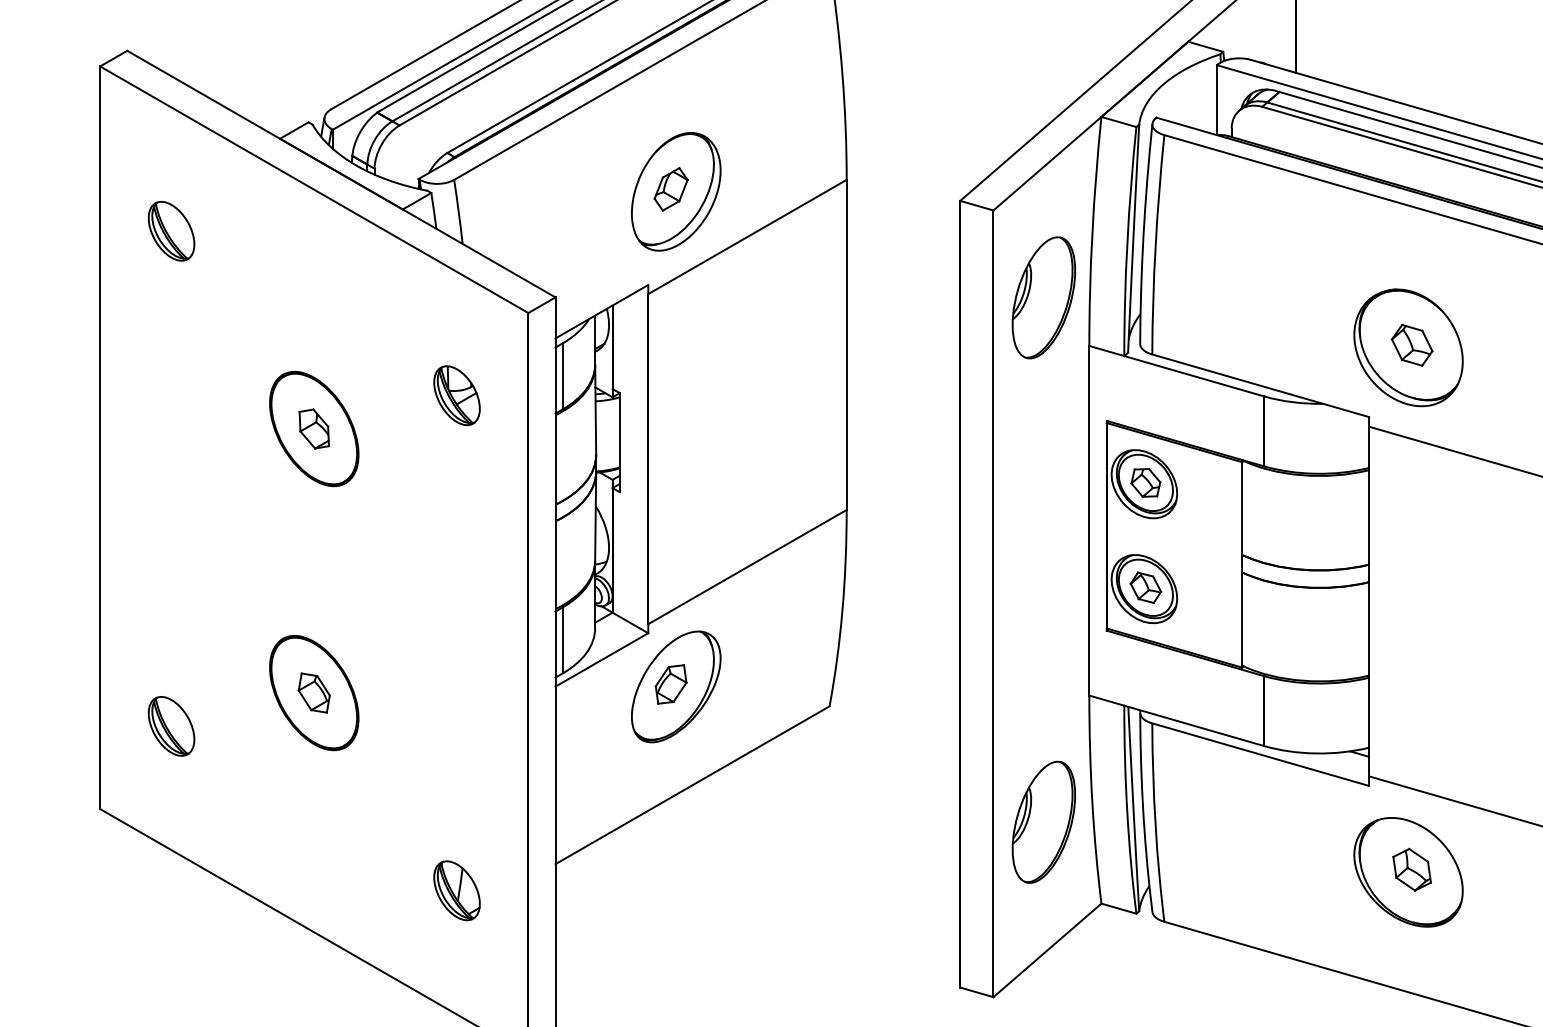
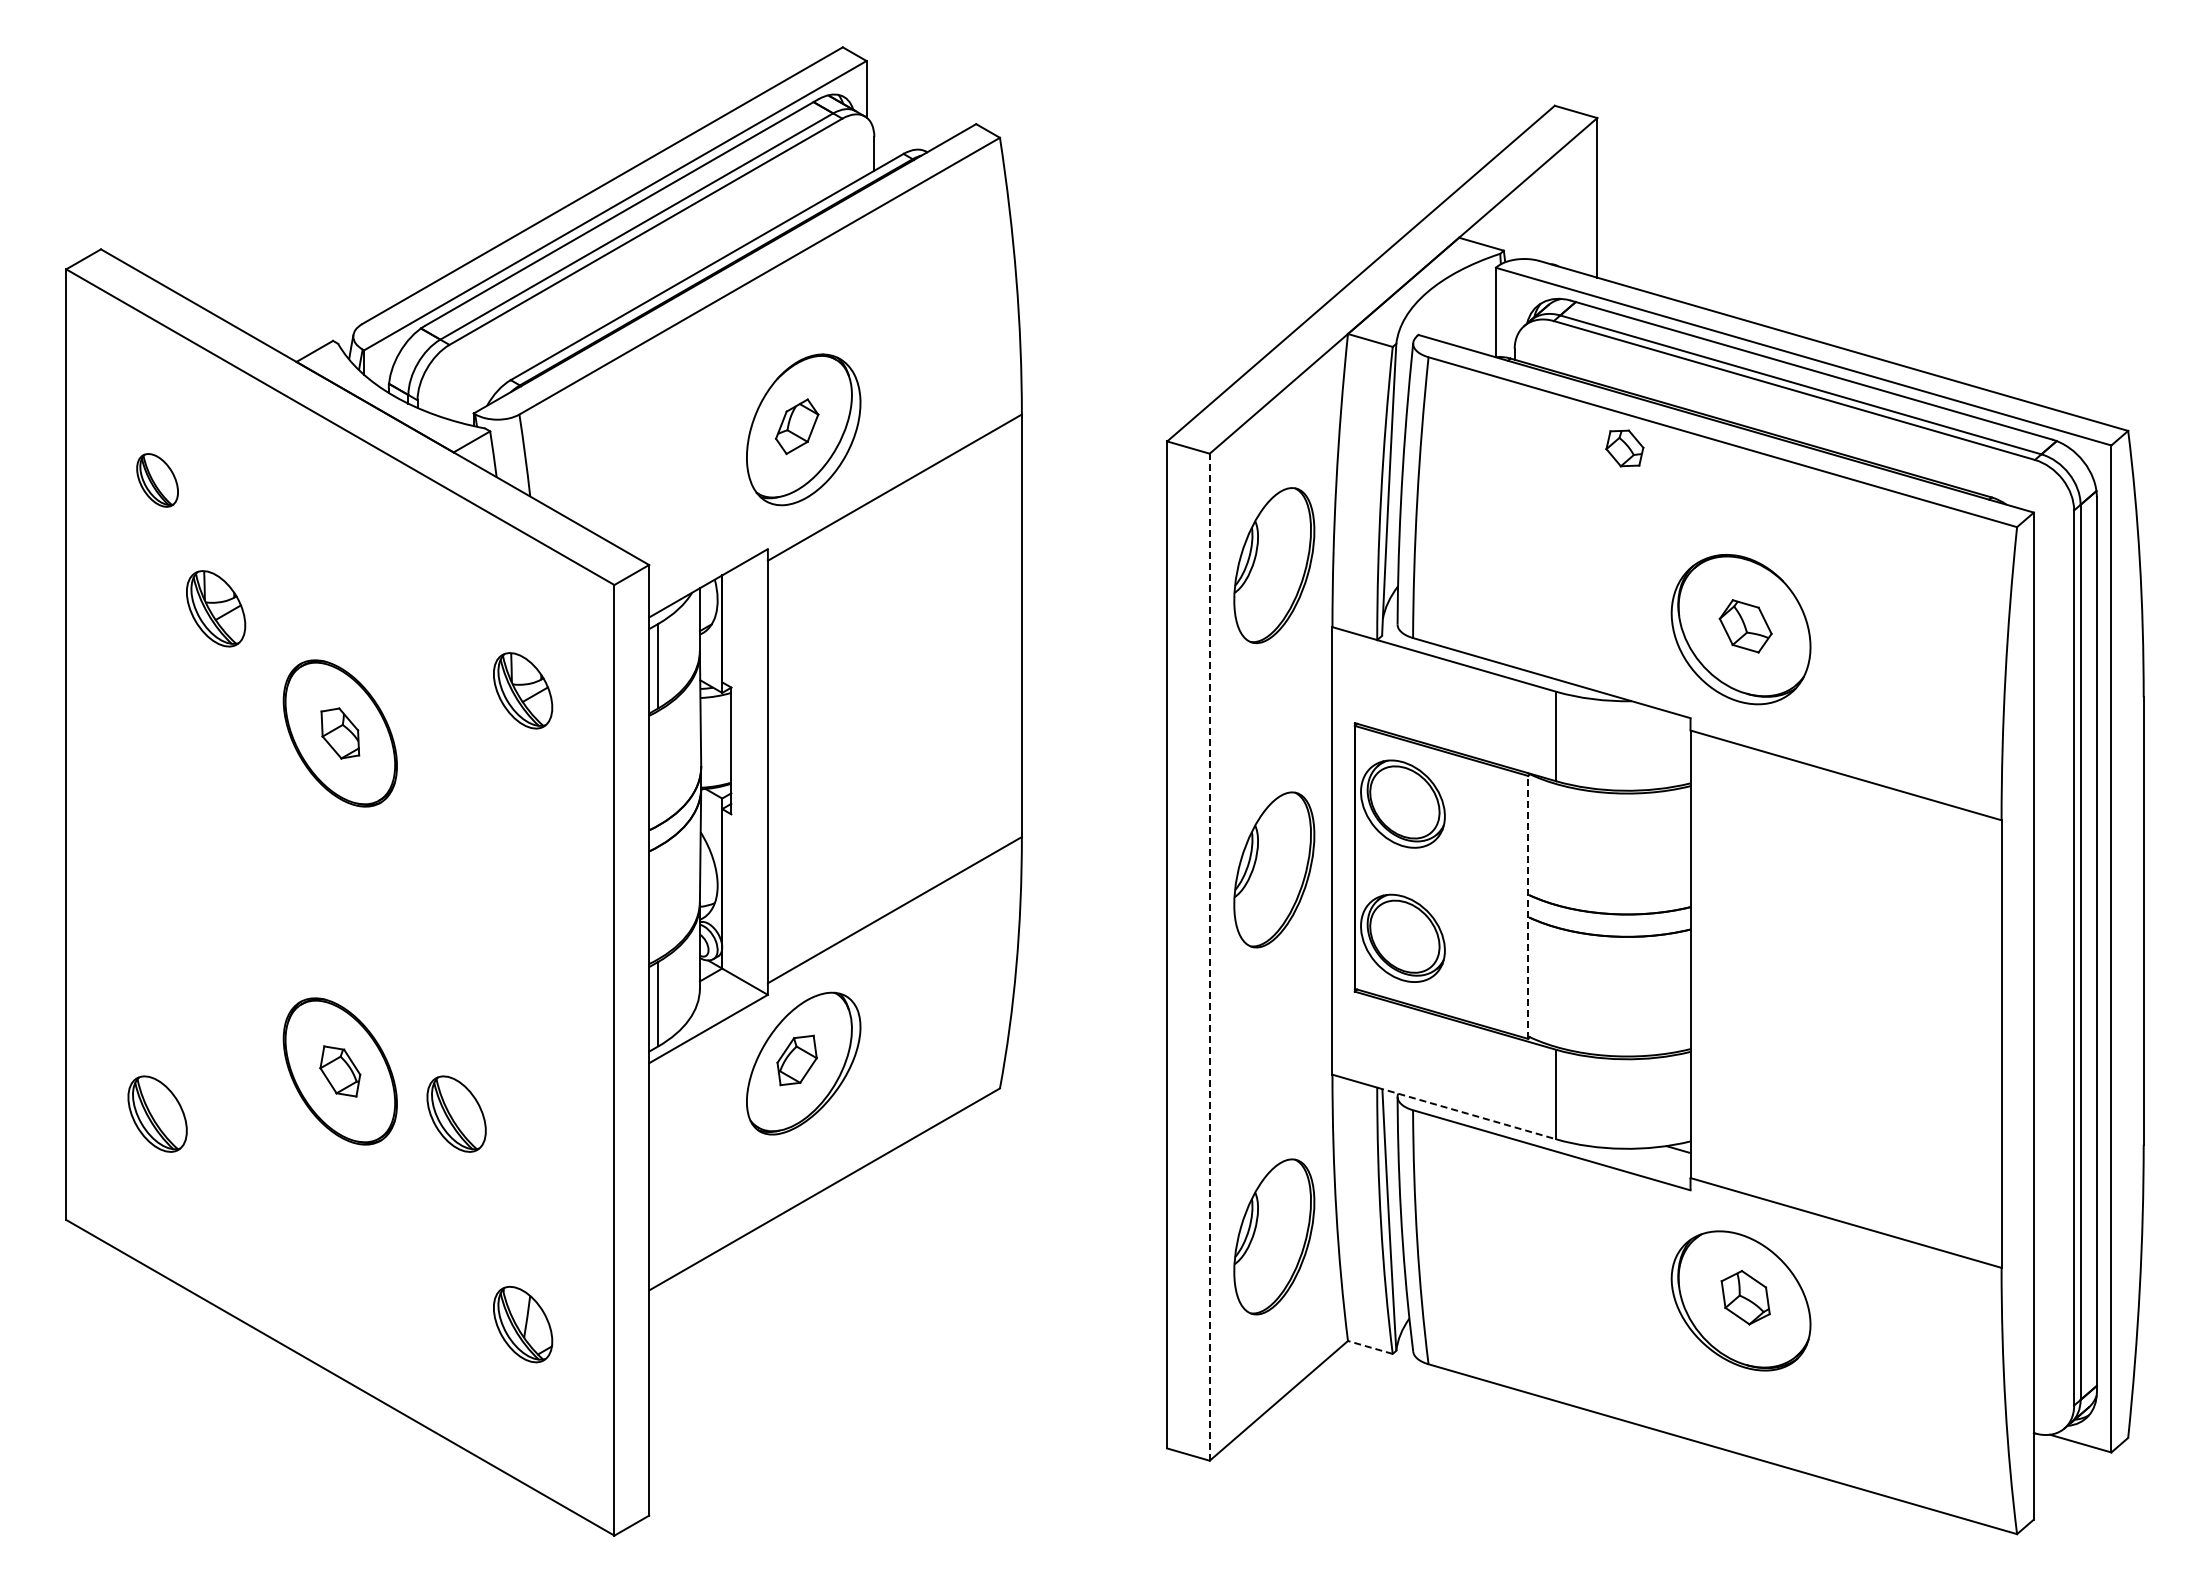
part: (171, 231) -> (157, 480), size x0.7
part: (217, 331) -> (216, 608), added
part: (1145, 482) -> (1624, 448), moved
part: (1044, 535) -> (1274, 869), added
line: (1242, 564) -> (1528, 906), solid -> dashed
part: (1145, 587) -> (1404, 936), removed
line: (993, 604) -> (1209, 957), solid -> dashed
part: (405, 725) -> (456, 1113), added
line: (1194, 725) -> (1467, 1113), solid -> dashed
line: (1118, 908) -> (1369, 1347), solid -> dashed

